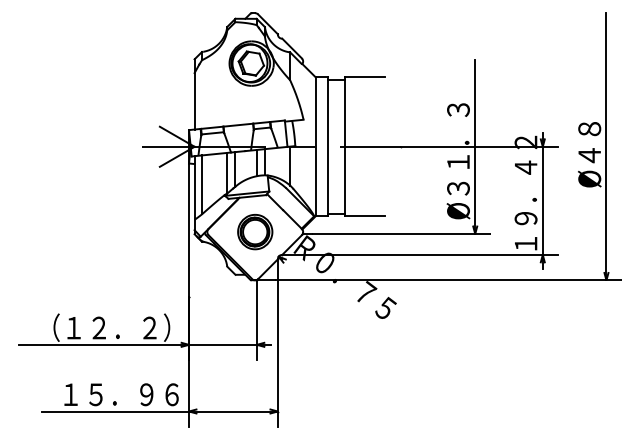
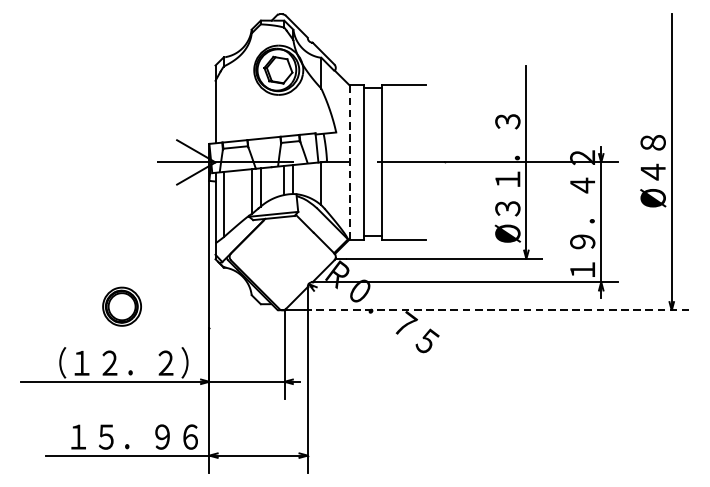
line: (315, 146) -> (349, 162), solid -> dashed
part: (255, 232) -> (122, 307), moved
line: (449, 280) -> (497, 310), solid -> dashed

